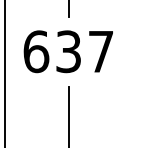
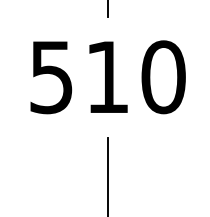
text: (68, 51) -> (107, 76), 637 -> 510

